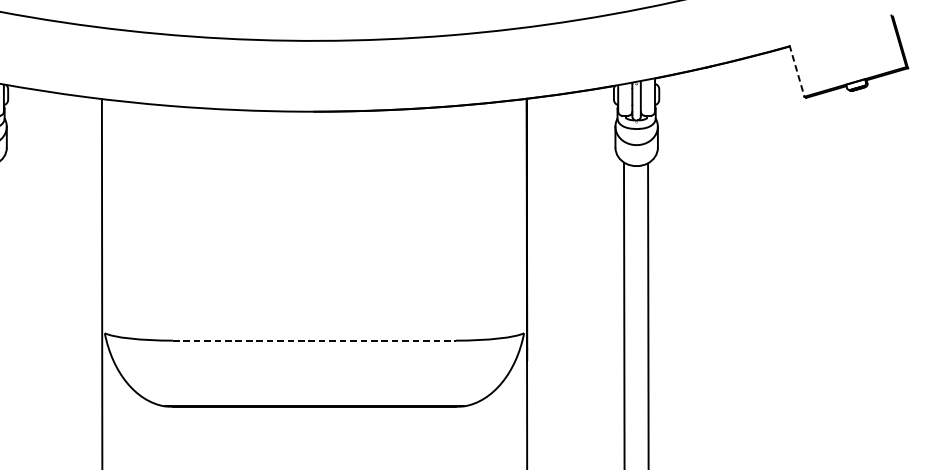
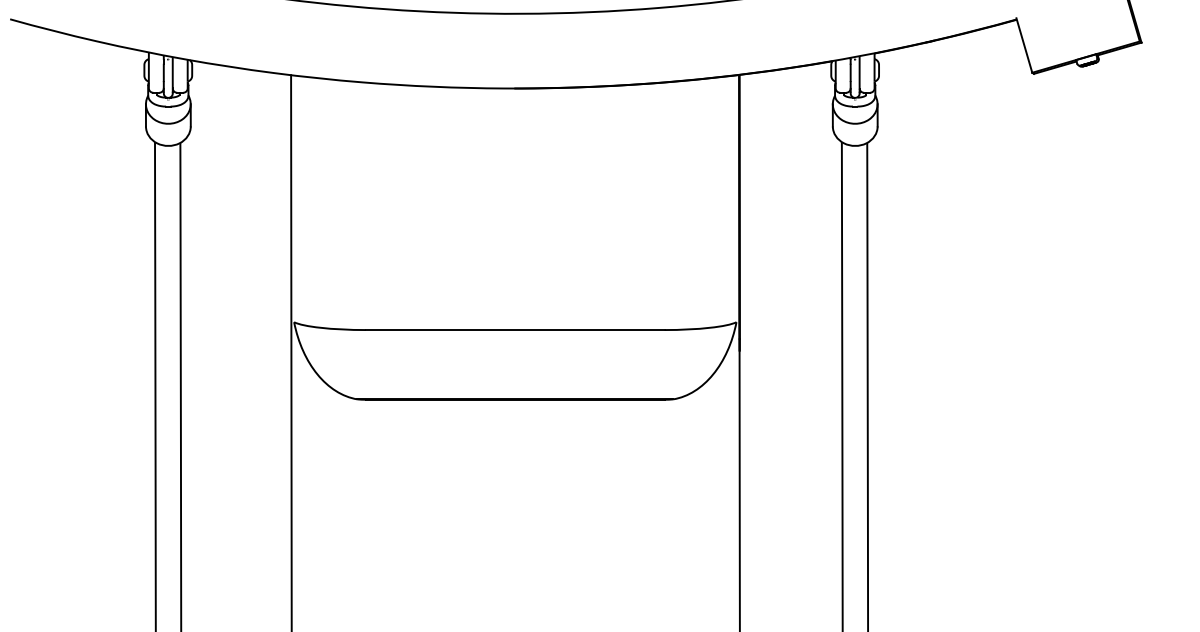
line: (797, 71) -> (1024, 46), dashed -> solid
line: (314, 341) -> (515, 330), dashed -> solid

